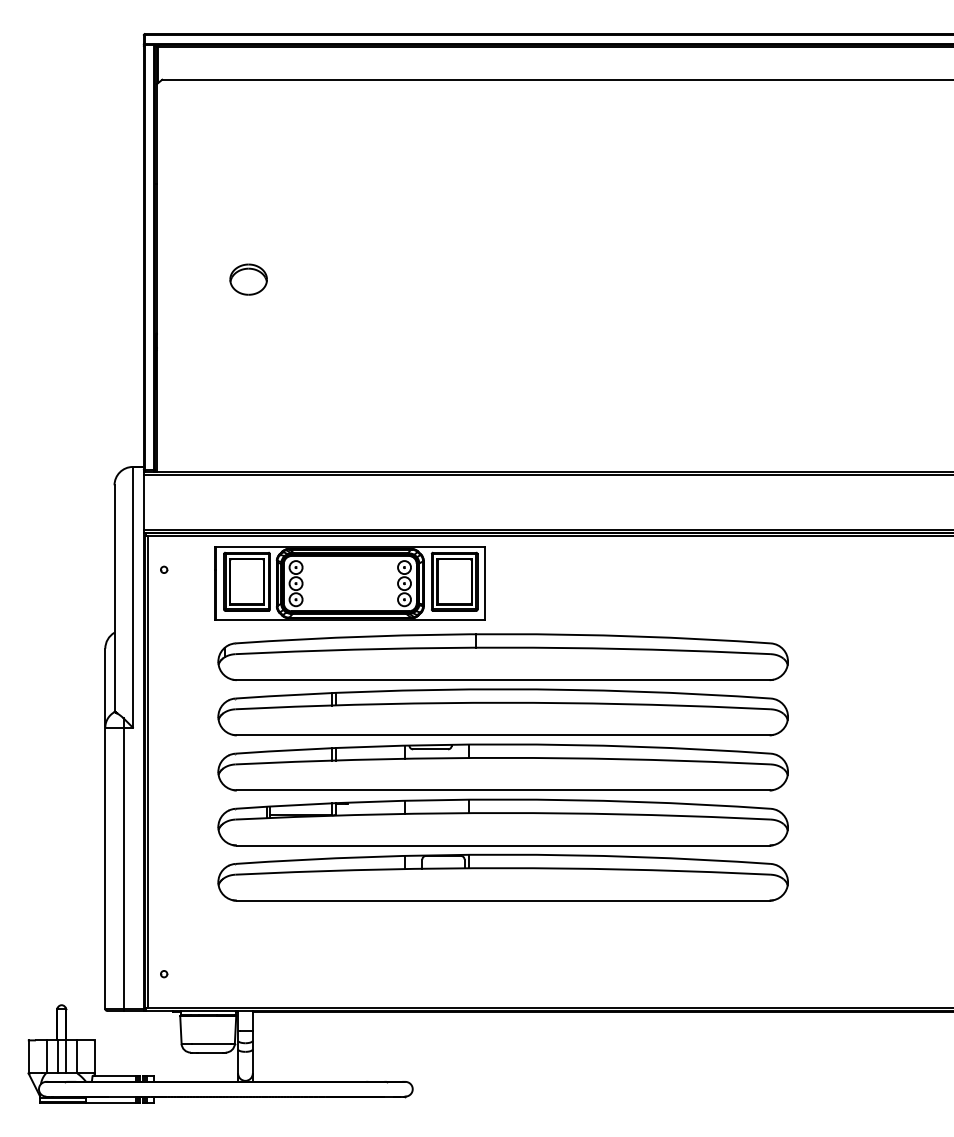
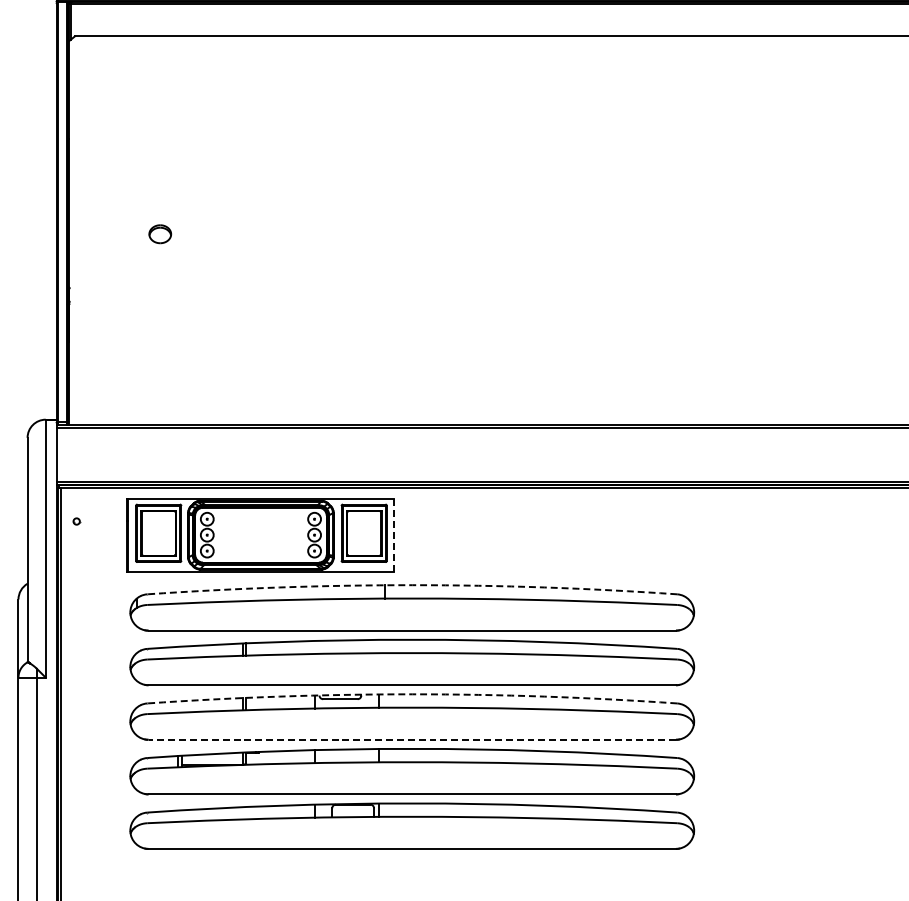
part: (248, 279) -> (160, 234), size x0.6
line: (484, 583) -> (393, 535), solid -> dashed
arc: (503, 634) -> (412, 585), solid -> dashed
arc: (503, 744) -> (412, 694), solid -> dashed
line: (502, 790) -> (411, 739), solid -> dashed

